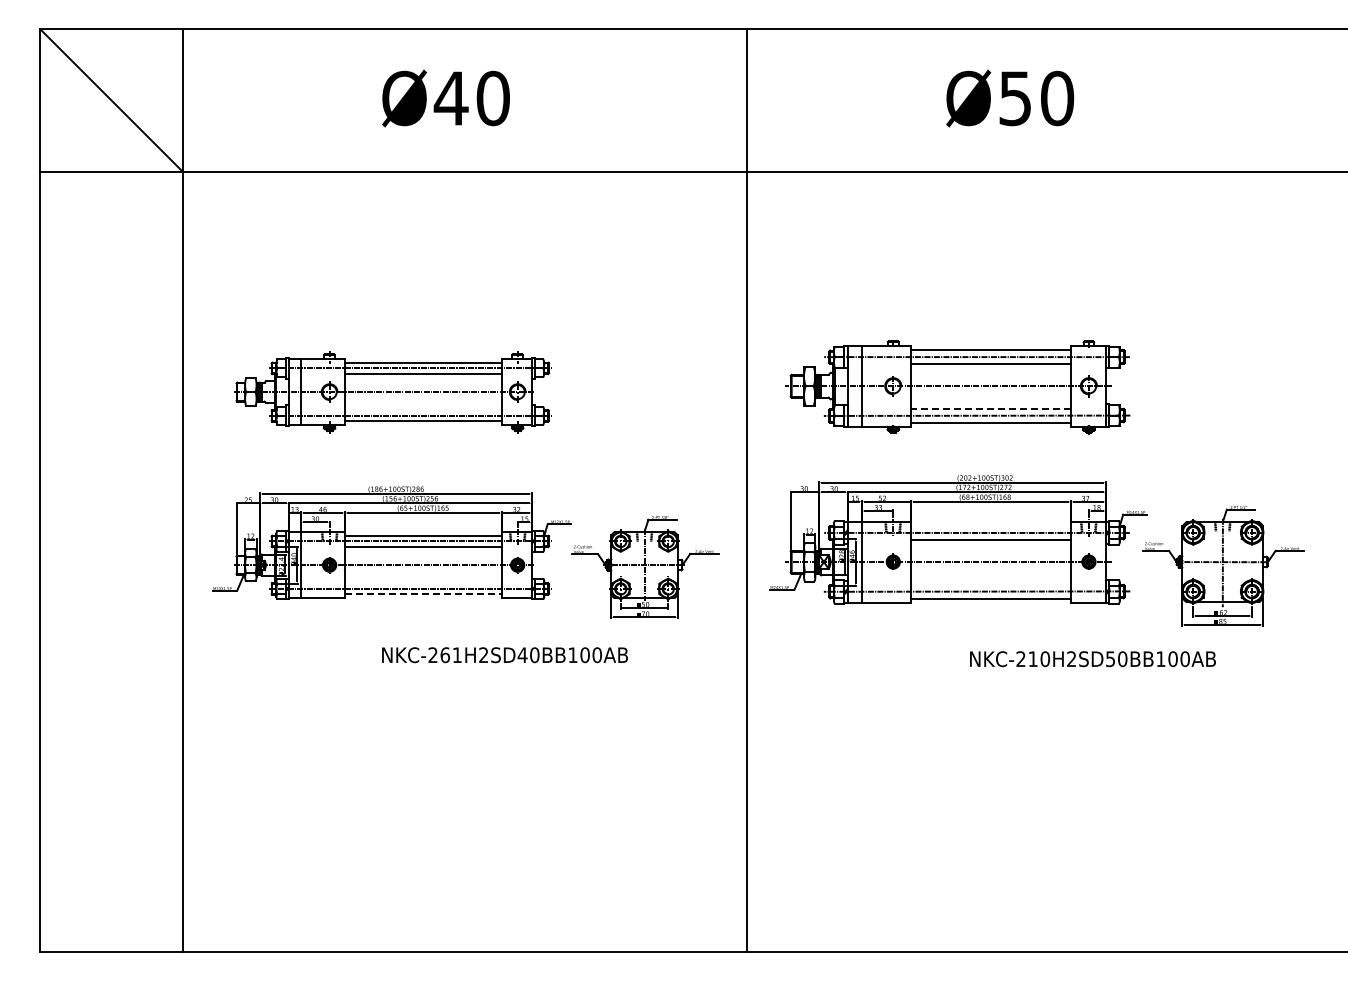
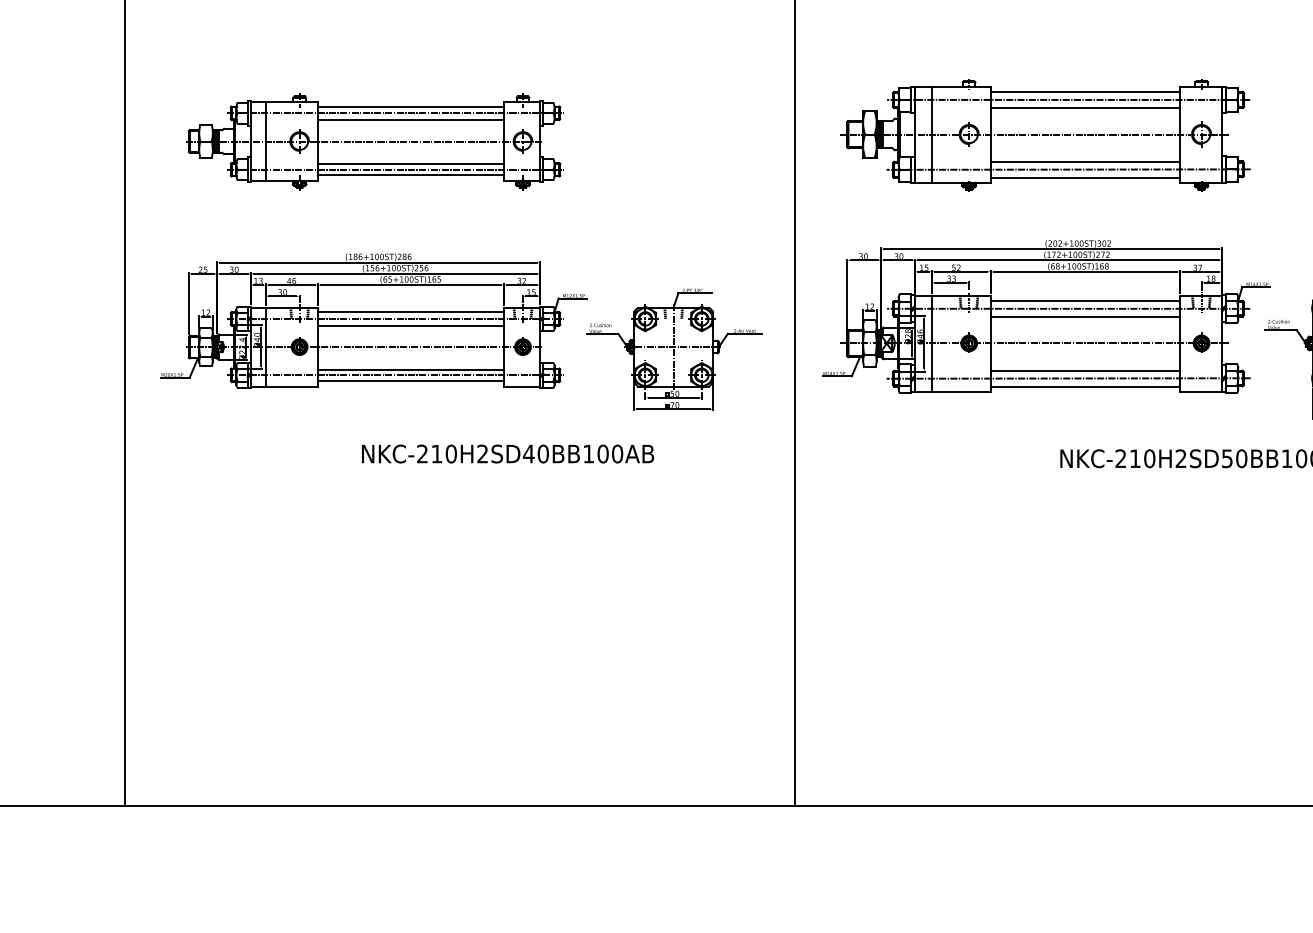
line: (991, 409) -> (1085, 162), dashed -> solid
line: (422, 411) -> (409, 164), added
line: (990, 526) -> (1084, 301), added
line: (422, 584) -> (409, 370), added
line: (990, 585) -> (1084, 371), added
line: (423, 593) -> (411, 380), dashed -> solid
text: (451, 655) -> (444, 454), NKC-261H2SD40BB100AB -> NKC-210H2SD40BB100AB

